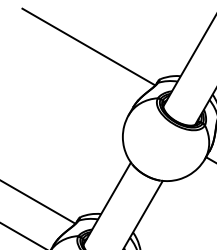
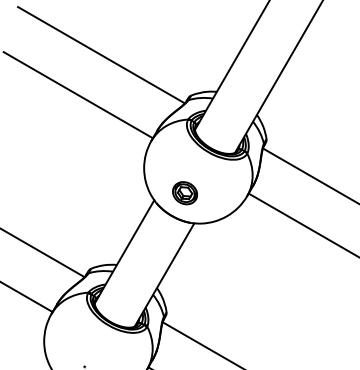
line: (69, 79) -> (77, 95), added
part: (155, 157) -> (185, 193), added

